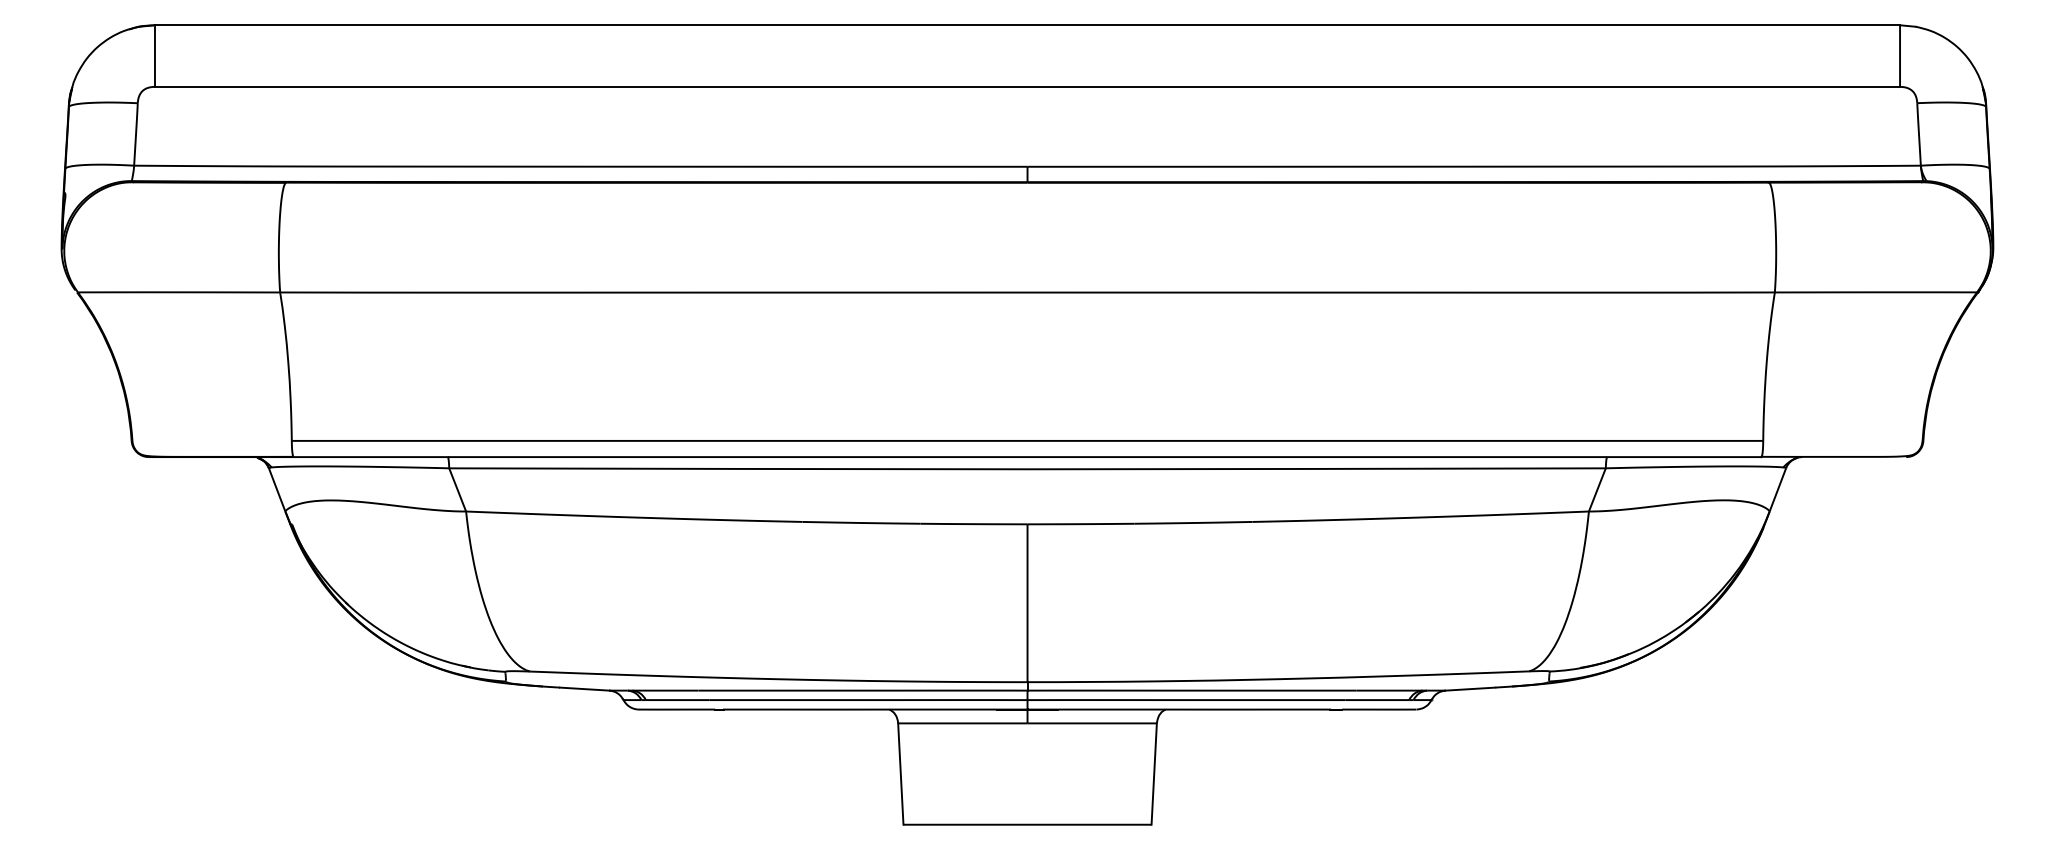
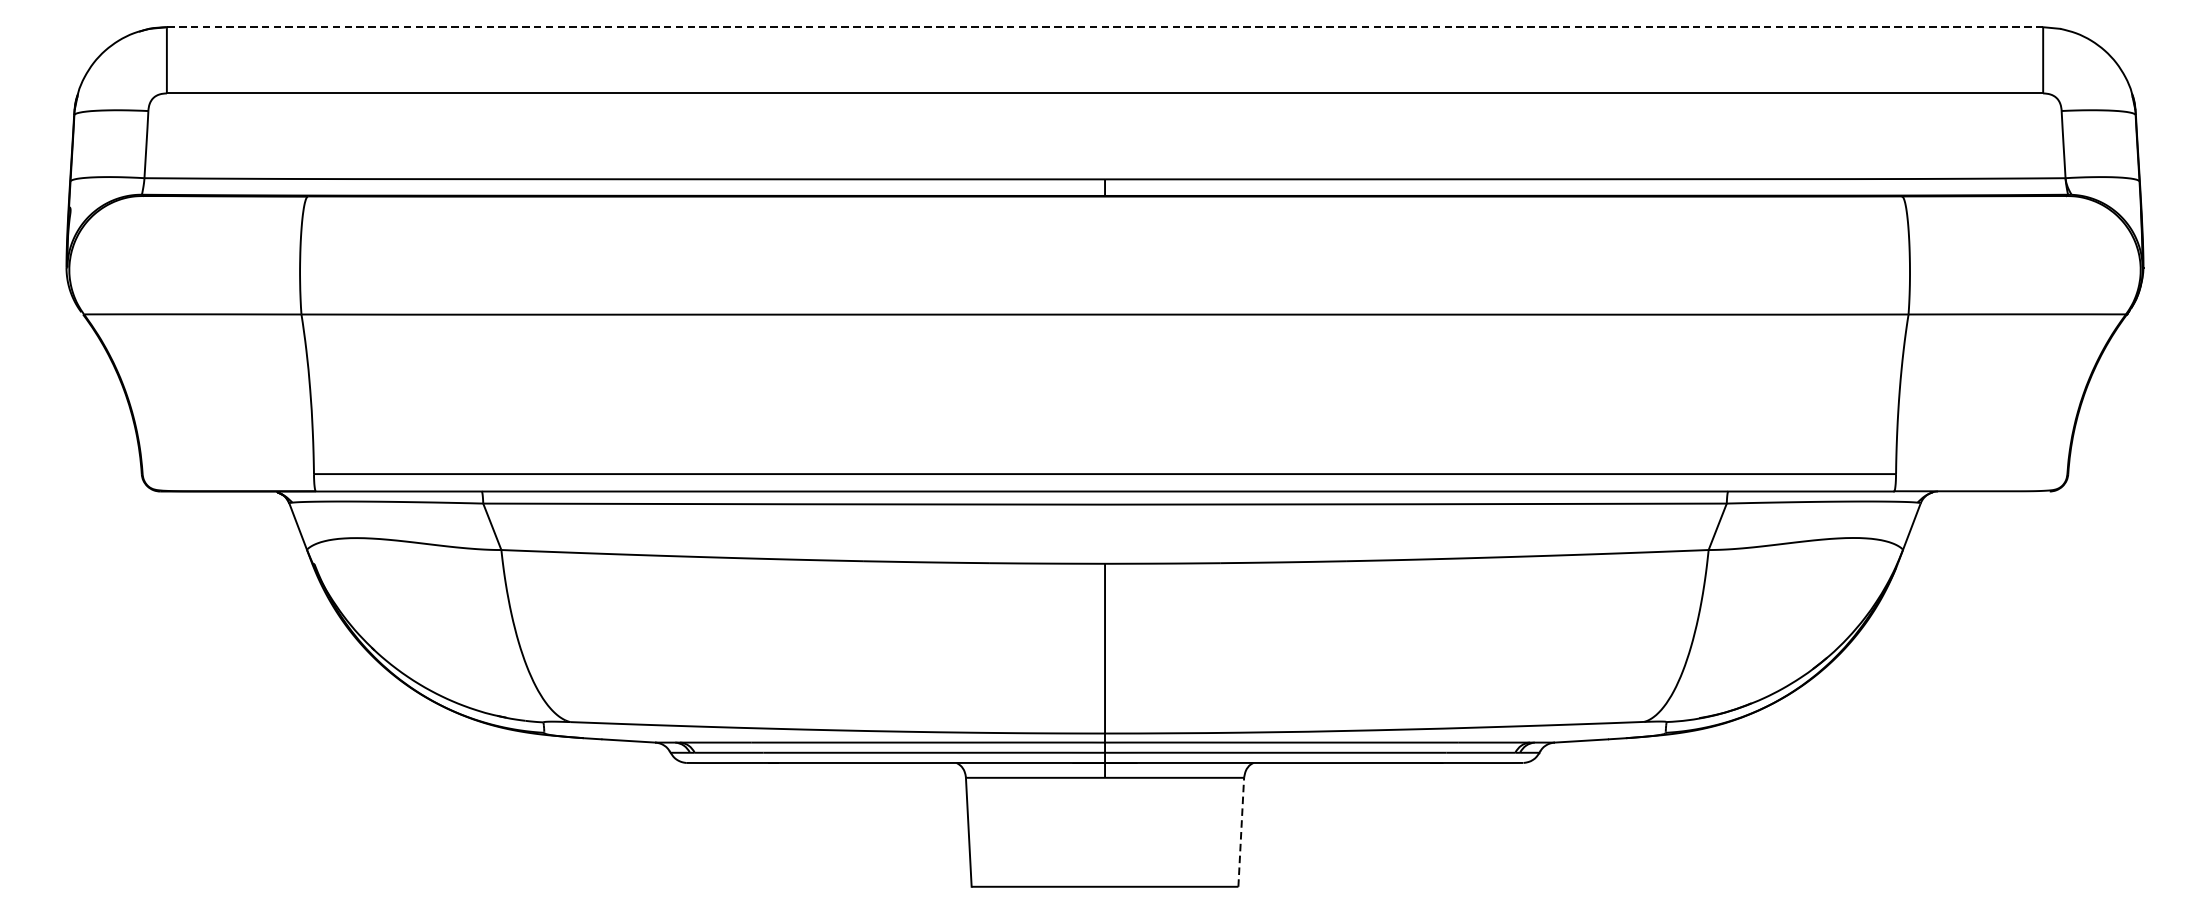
line: (1027, 25) -> (1105, 27), solid -> dashed
line: (1154, 774) -> (1241, 832), solid -> dashed

